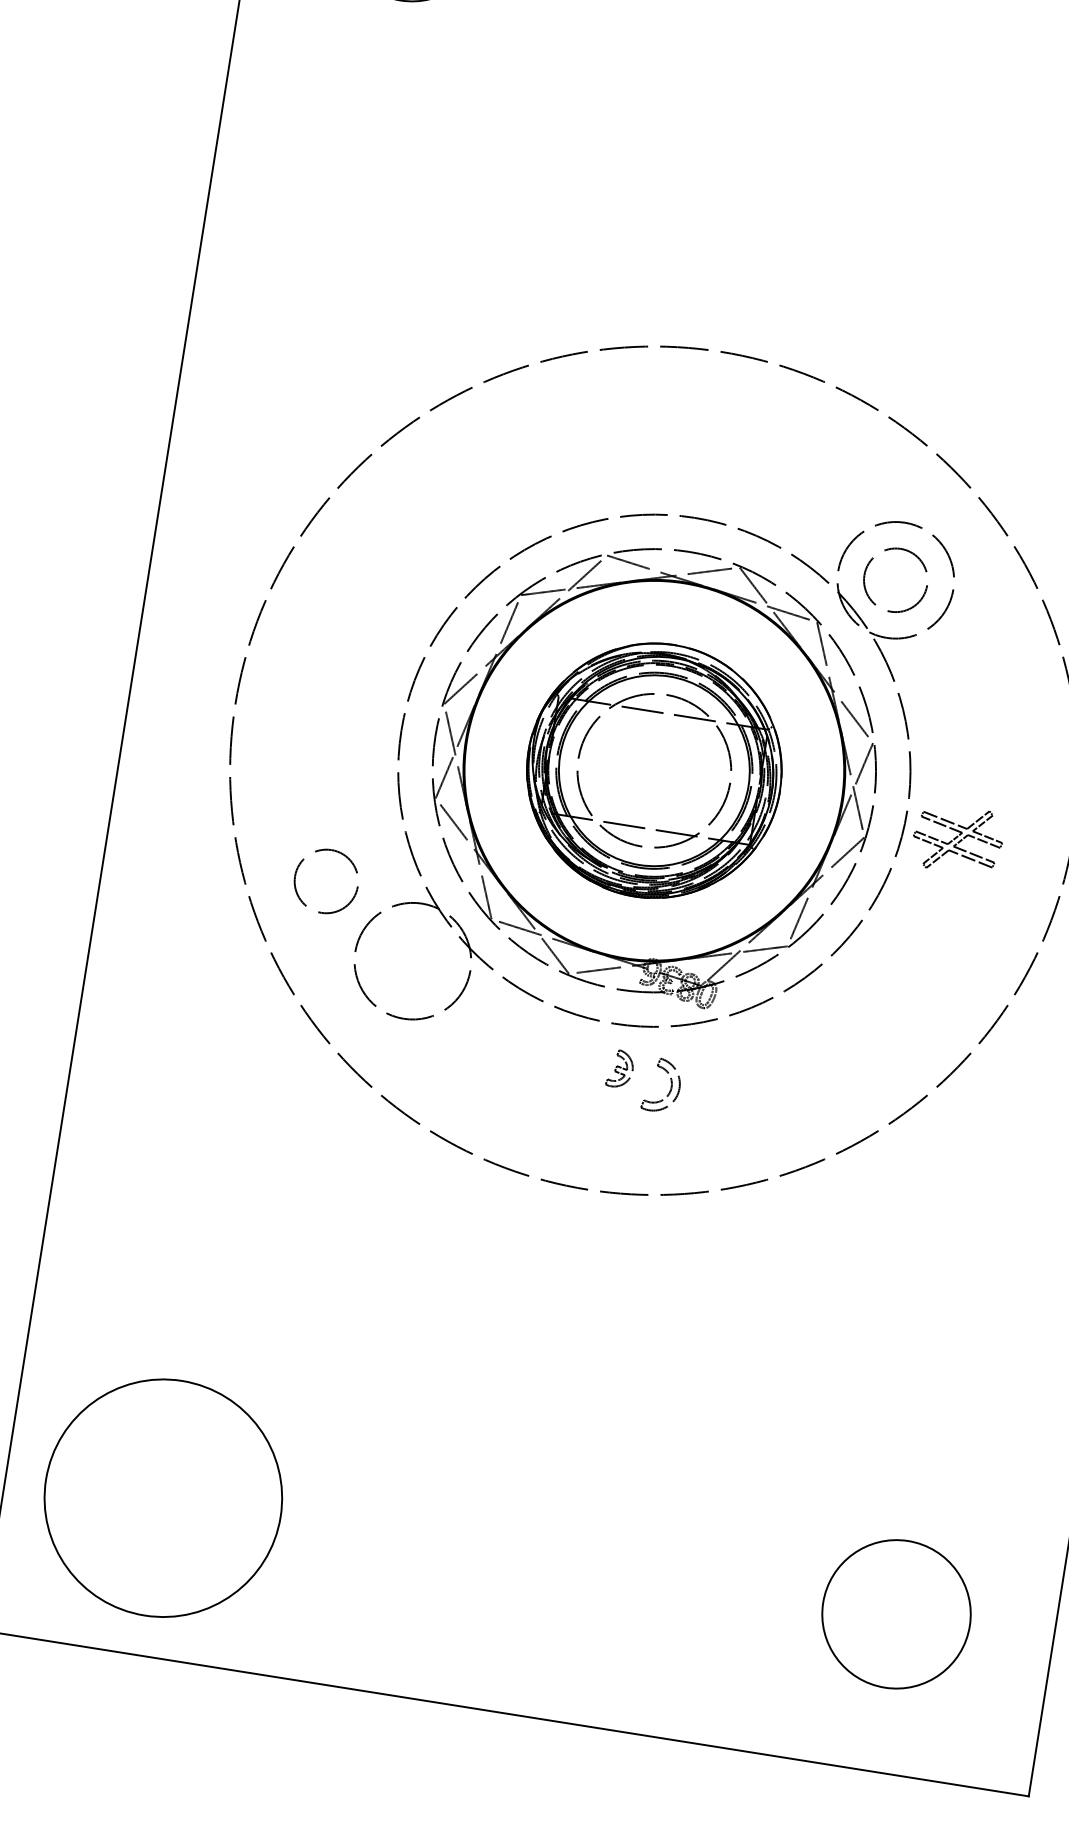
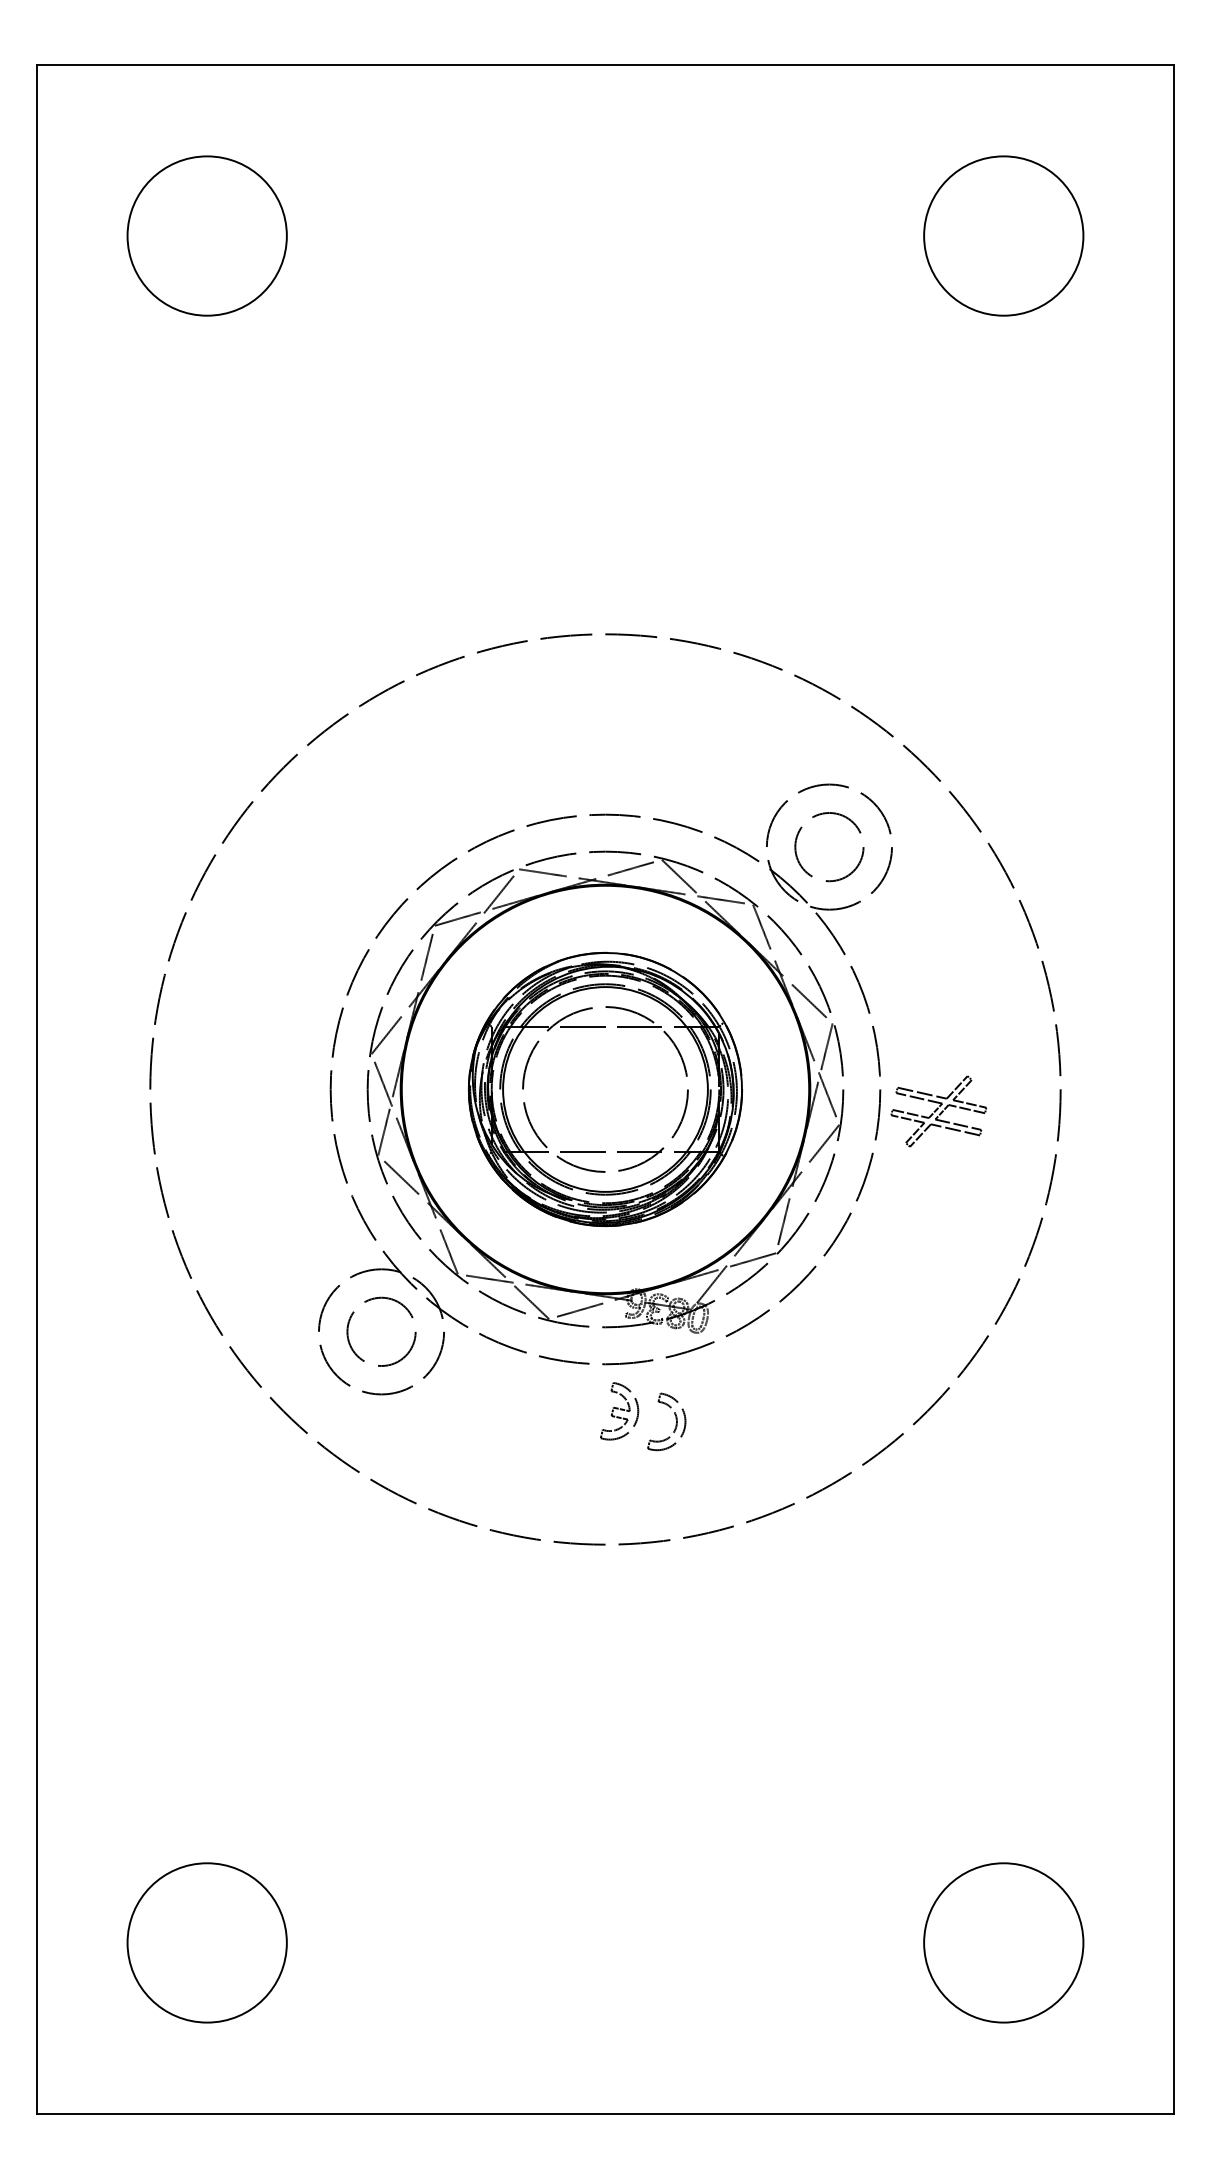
circle: (326, 881) -> (381, 1331), moved
part: (620, 1069) -> (619, 1411), size x1.43
circle: (162, 1497) -> (206, 1942), size x0.62

